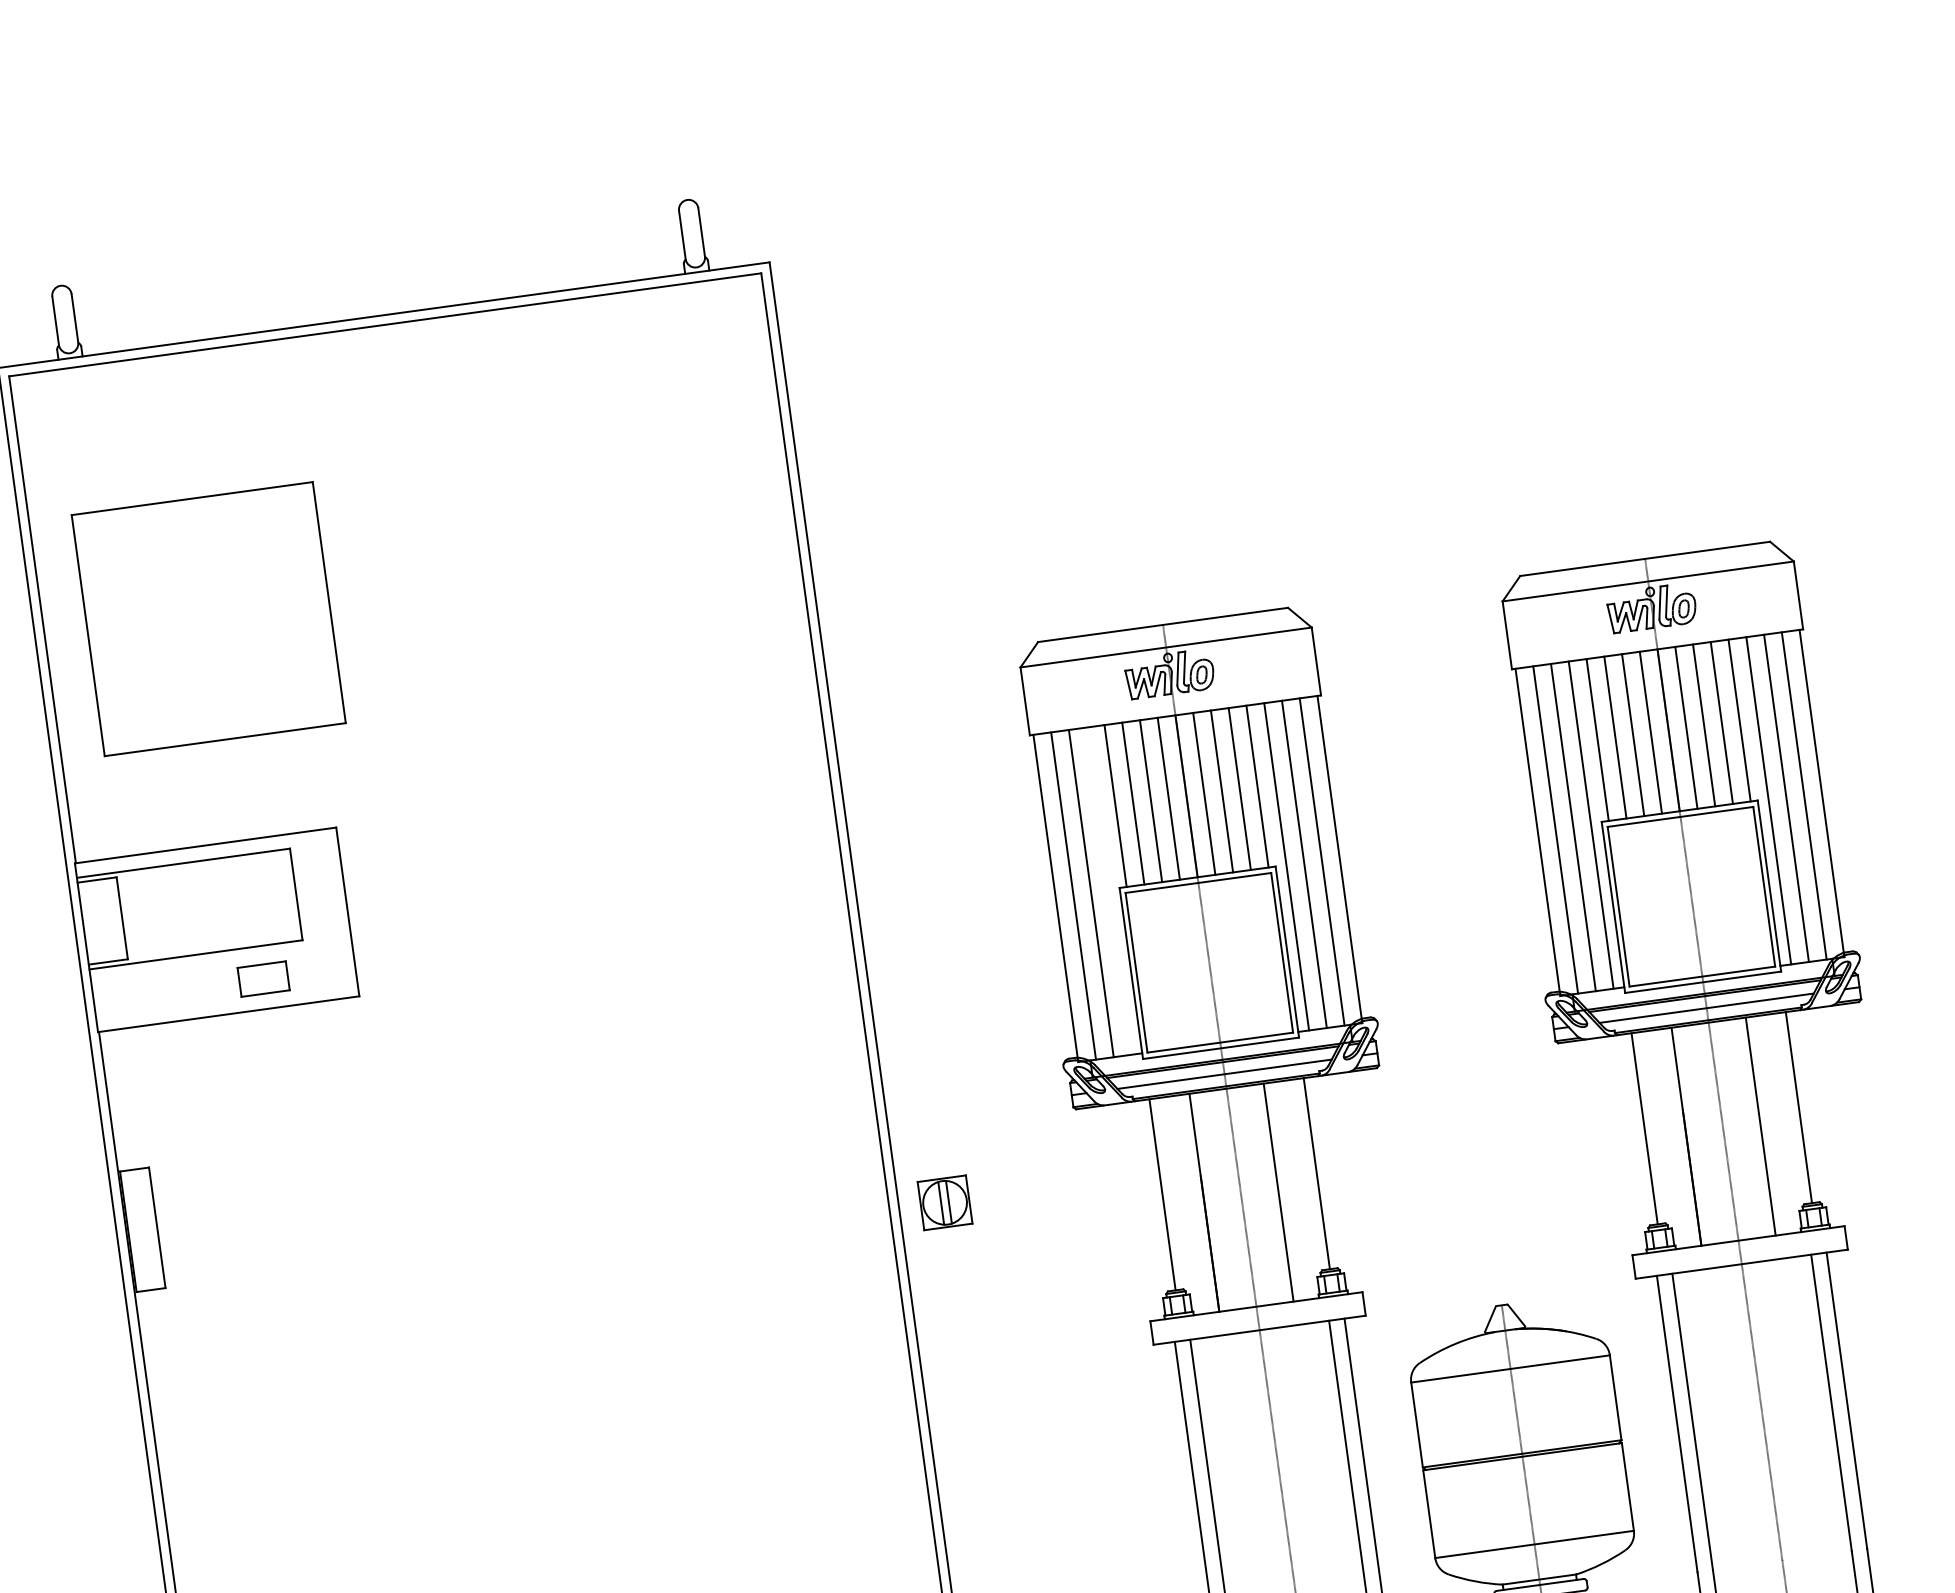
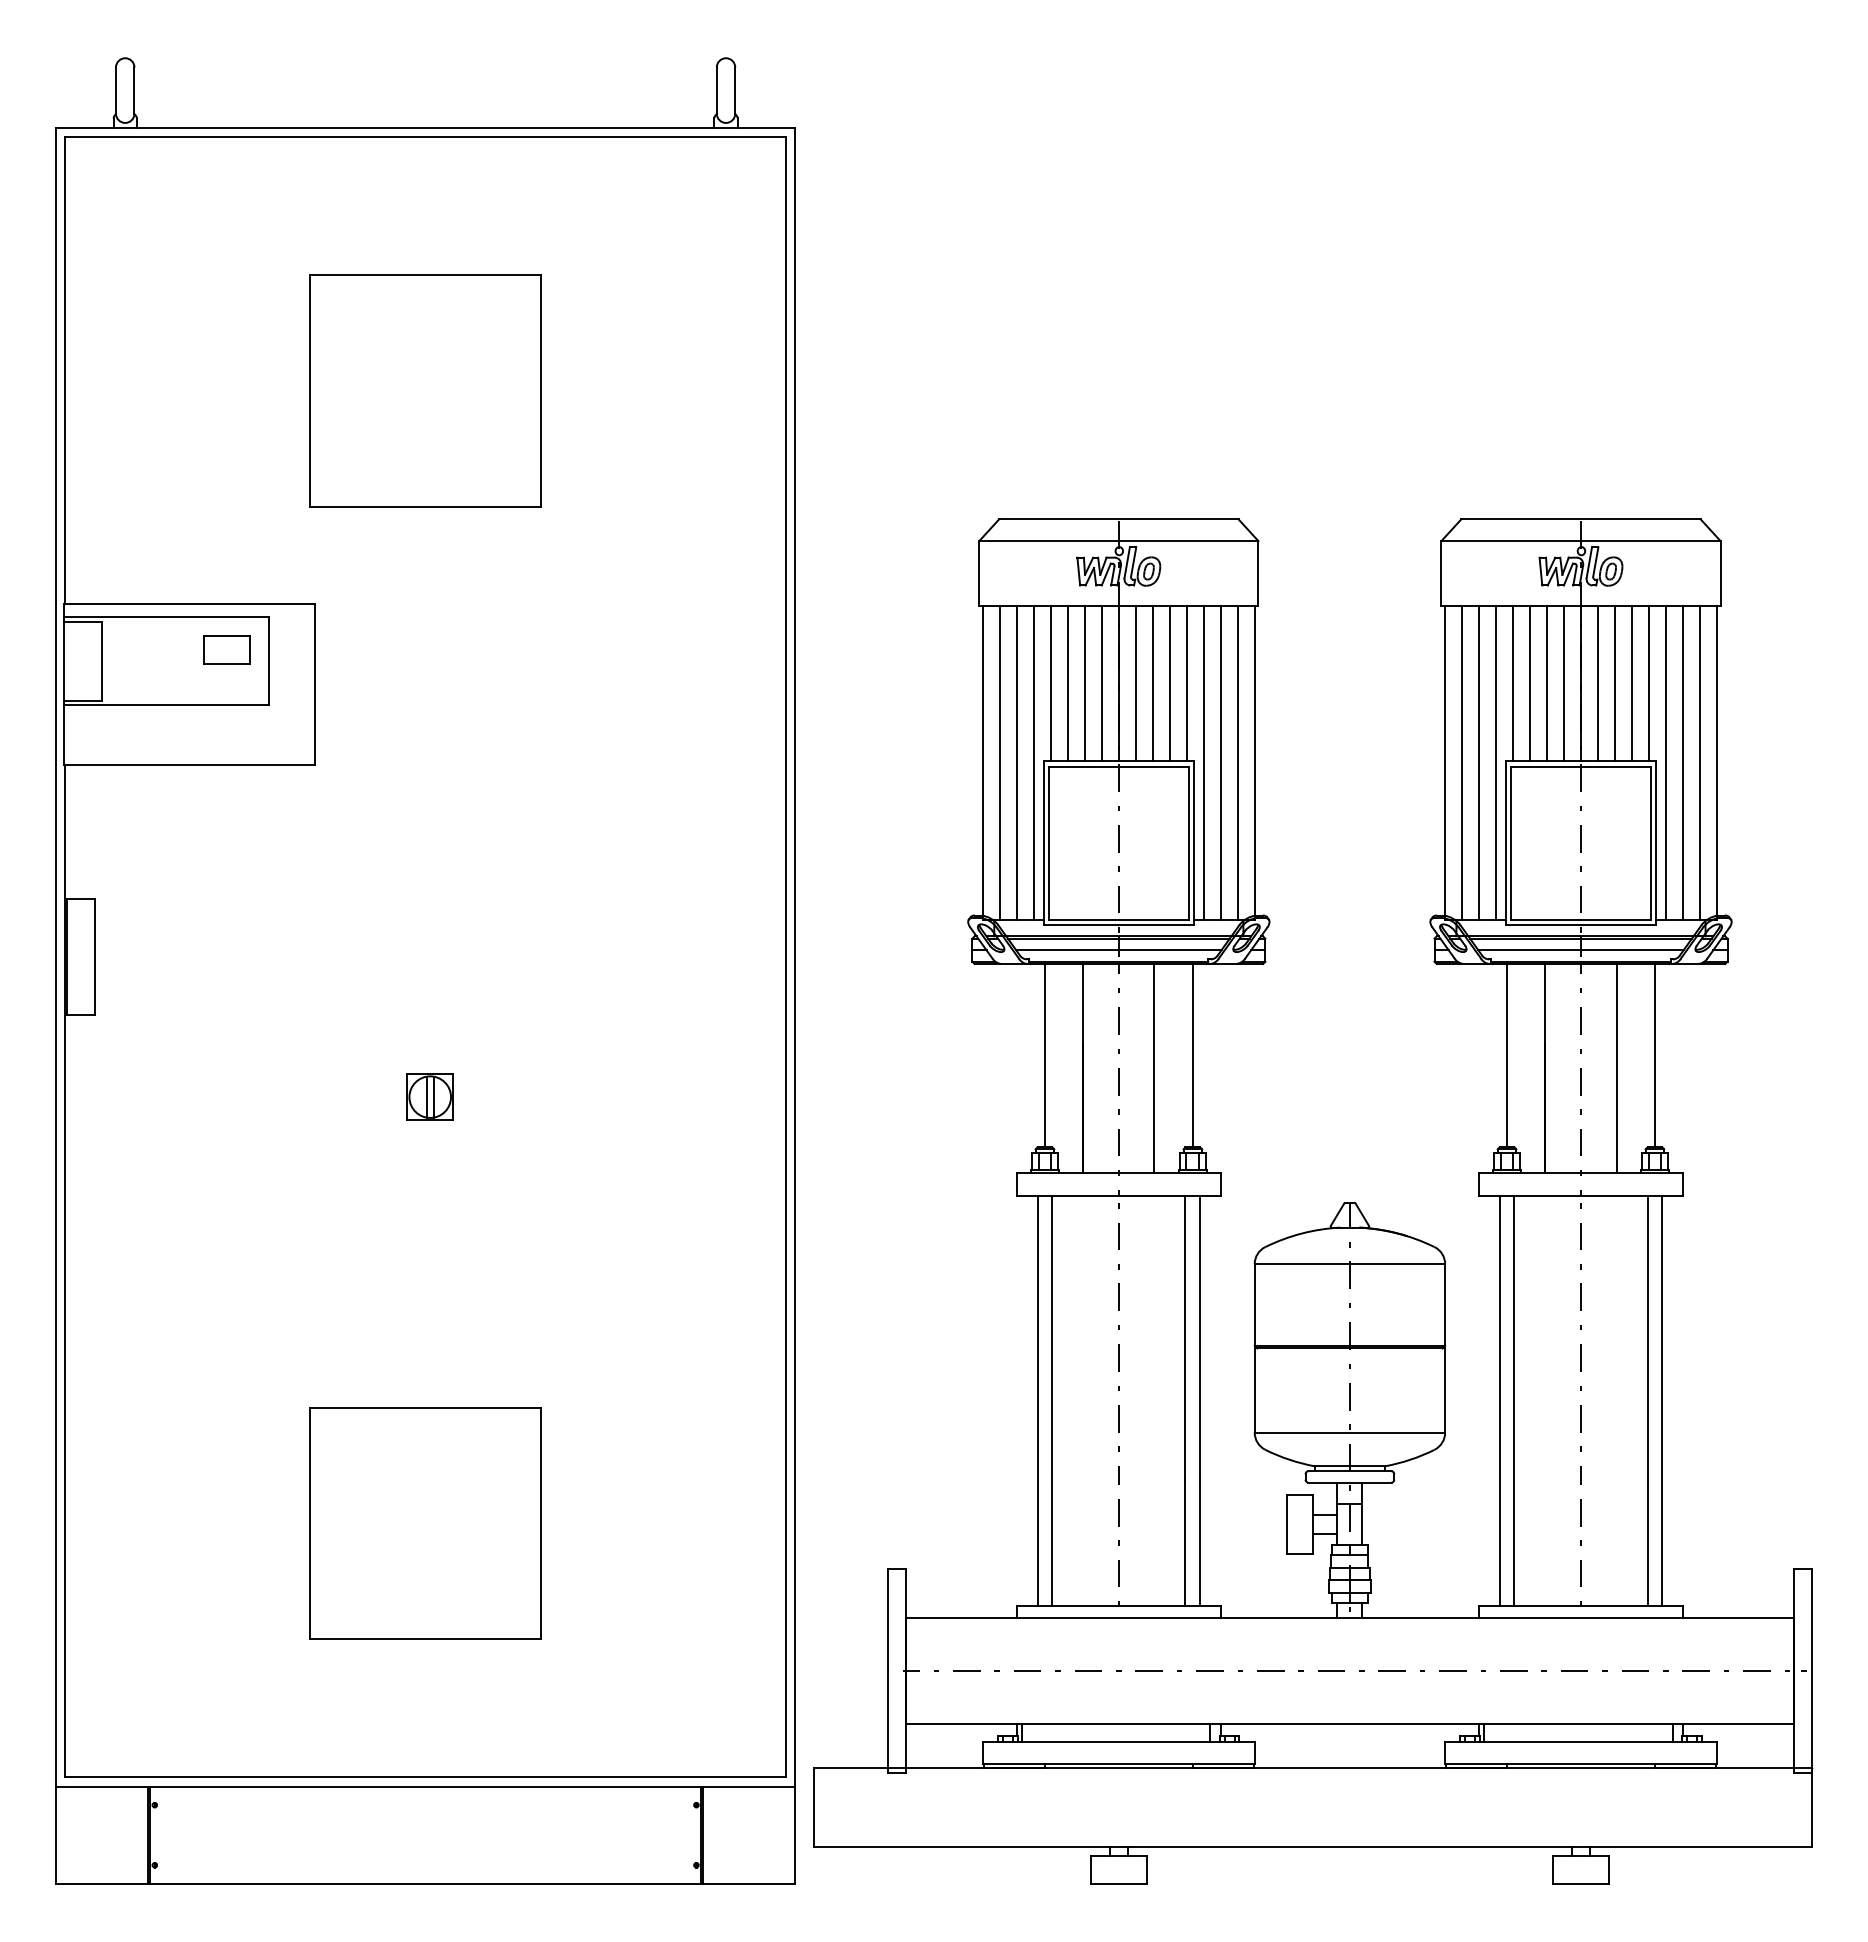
part: (208, 618) -> (425, 390), moved
line: (1108, 890) -> (1033, 762), added
part: (263, 978) -> (226, 649), moved
part: (944, 1202) -> (429, 1096), moved

